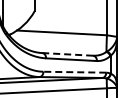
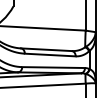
line: (68, 54) -> (47, 49), dashed -> solid
line: (74, 72) -> (53, 67), dashed -> solid

